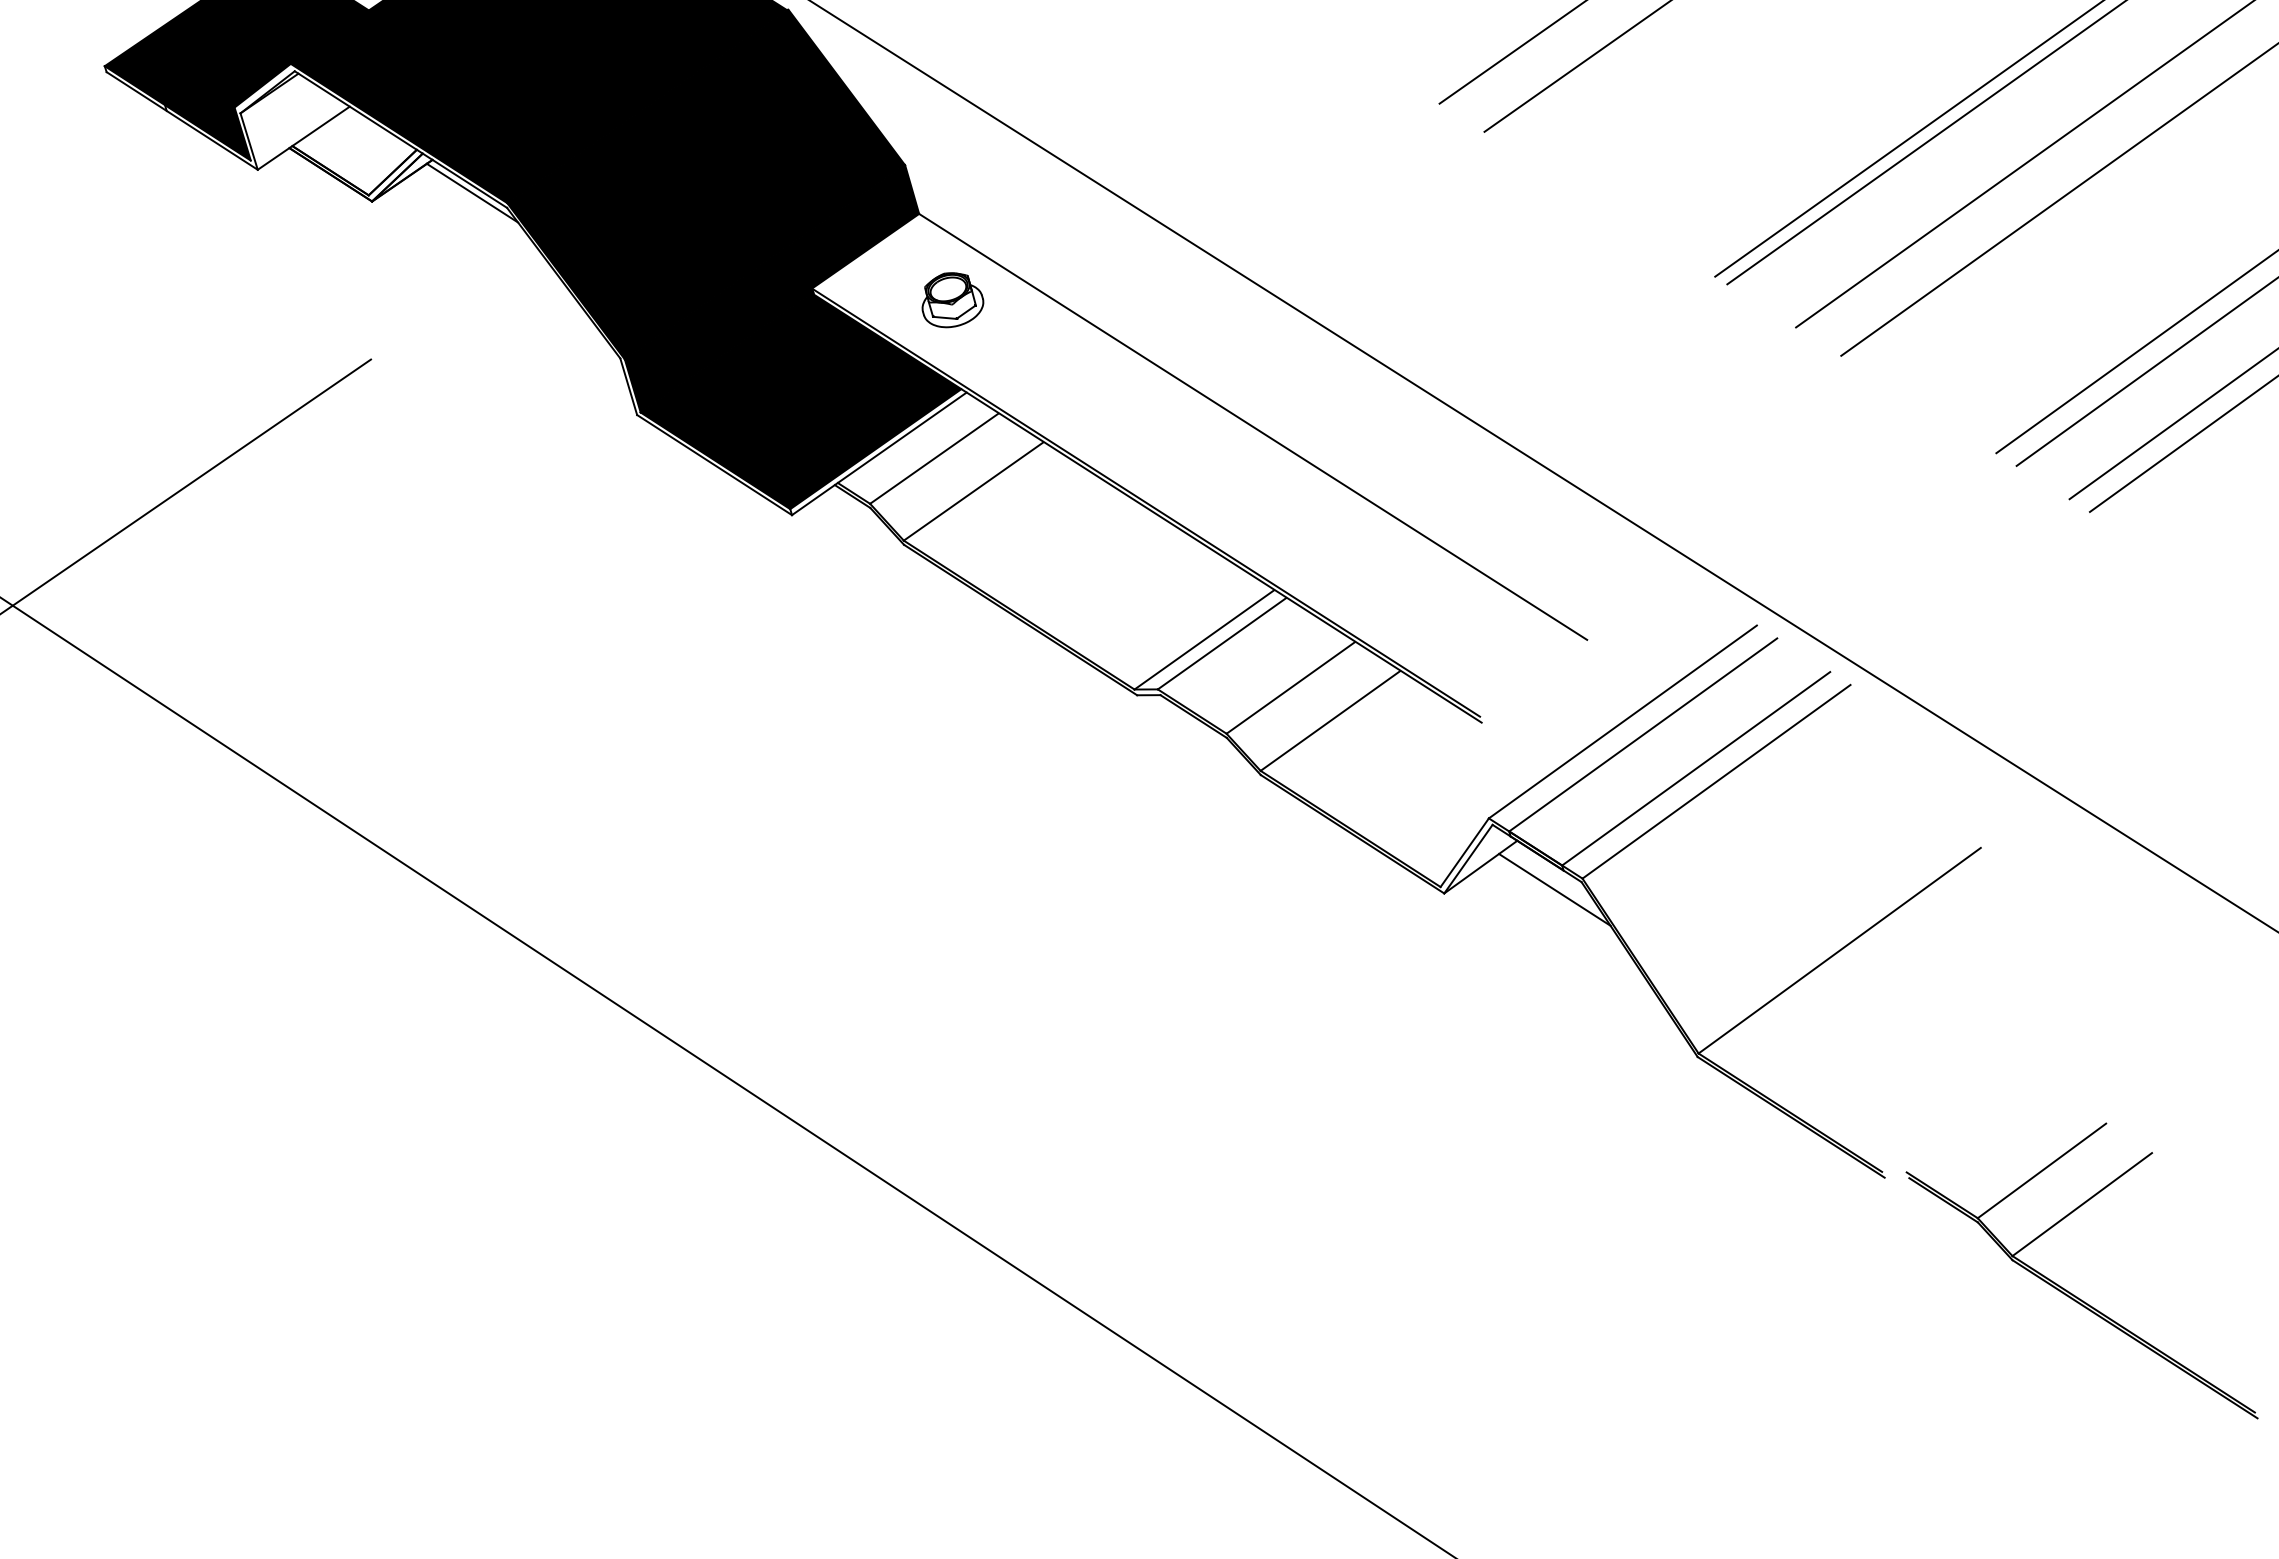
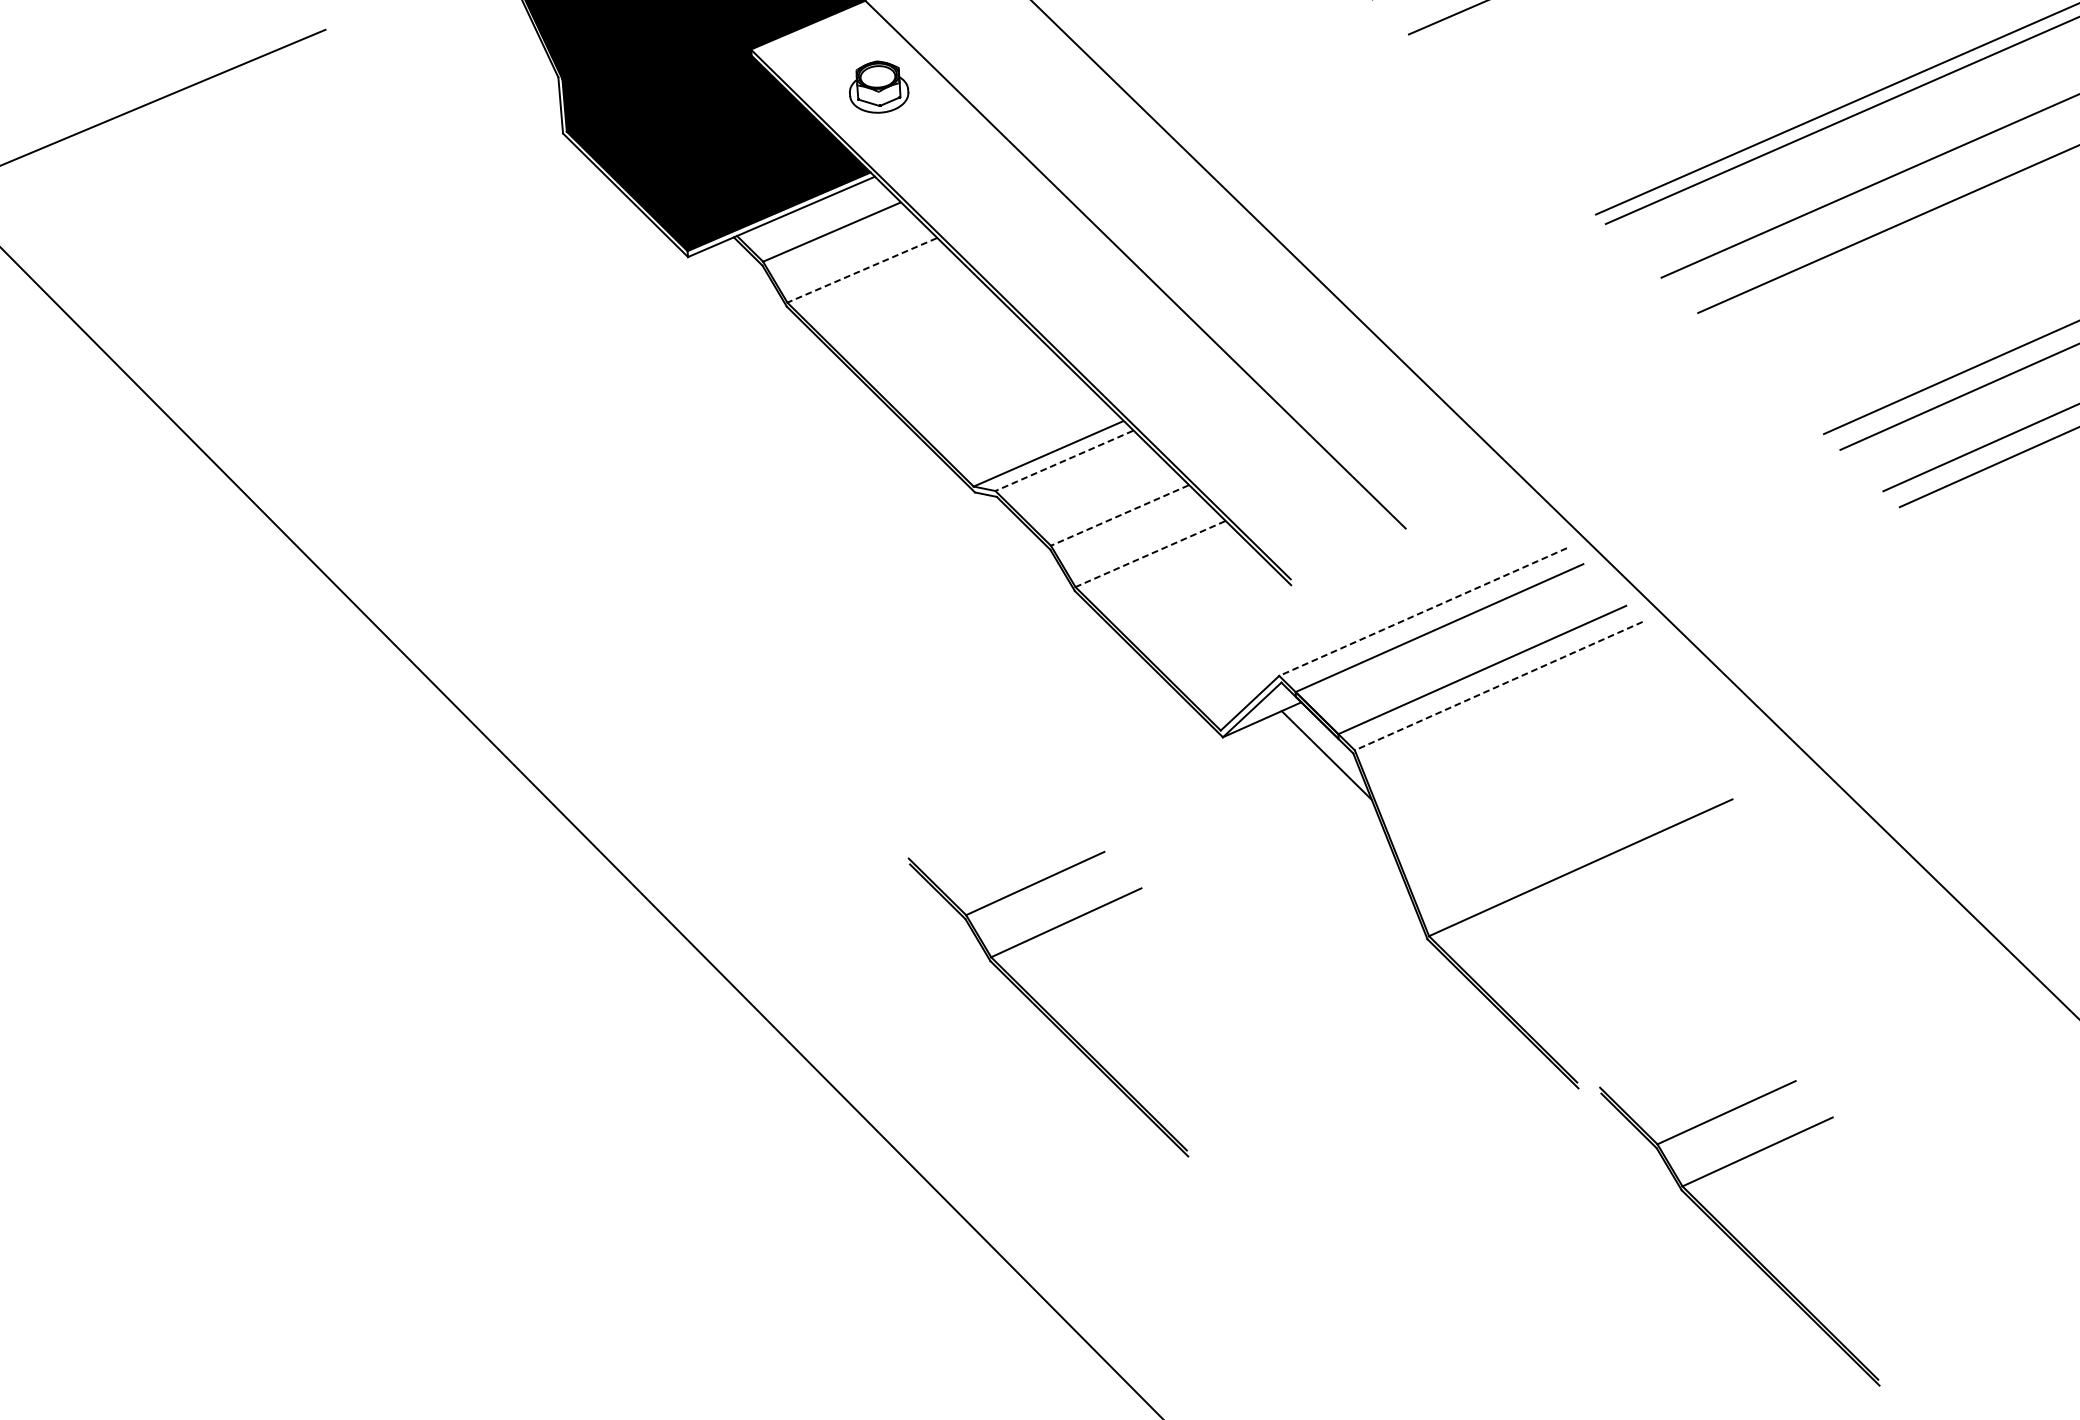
line: (973, 491) -> (862, 270), solid -> dashed
line: (1222, 643) -> (1064, 460), solid -> dashed
line: (1290, 687) -> (1119, 515), solid -> dashed
line: (1330, 721) -> (1150, 554), solid -> dashed
line: (1622, 722) -> (1422, 612), solid -> dashed
line: (1716, 782) -> (1498, 686), solid -> dashed
part: (1310, 1204) -> (1037, 1001), added

